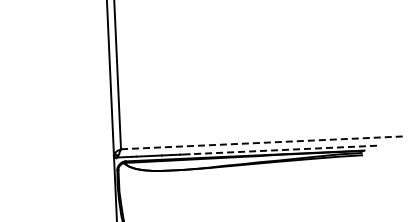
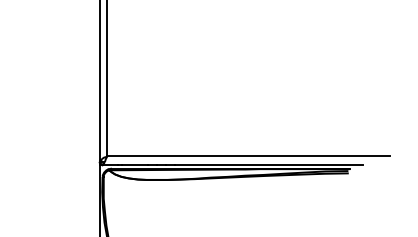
line: (262, 142) -> (248, 156), dashed -> solid
line: (283, 149) -> (269, 164), dashed -> solid

